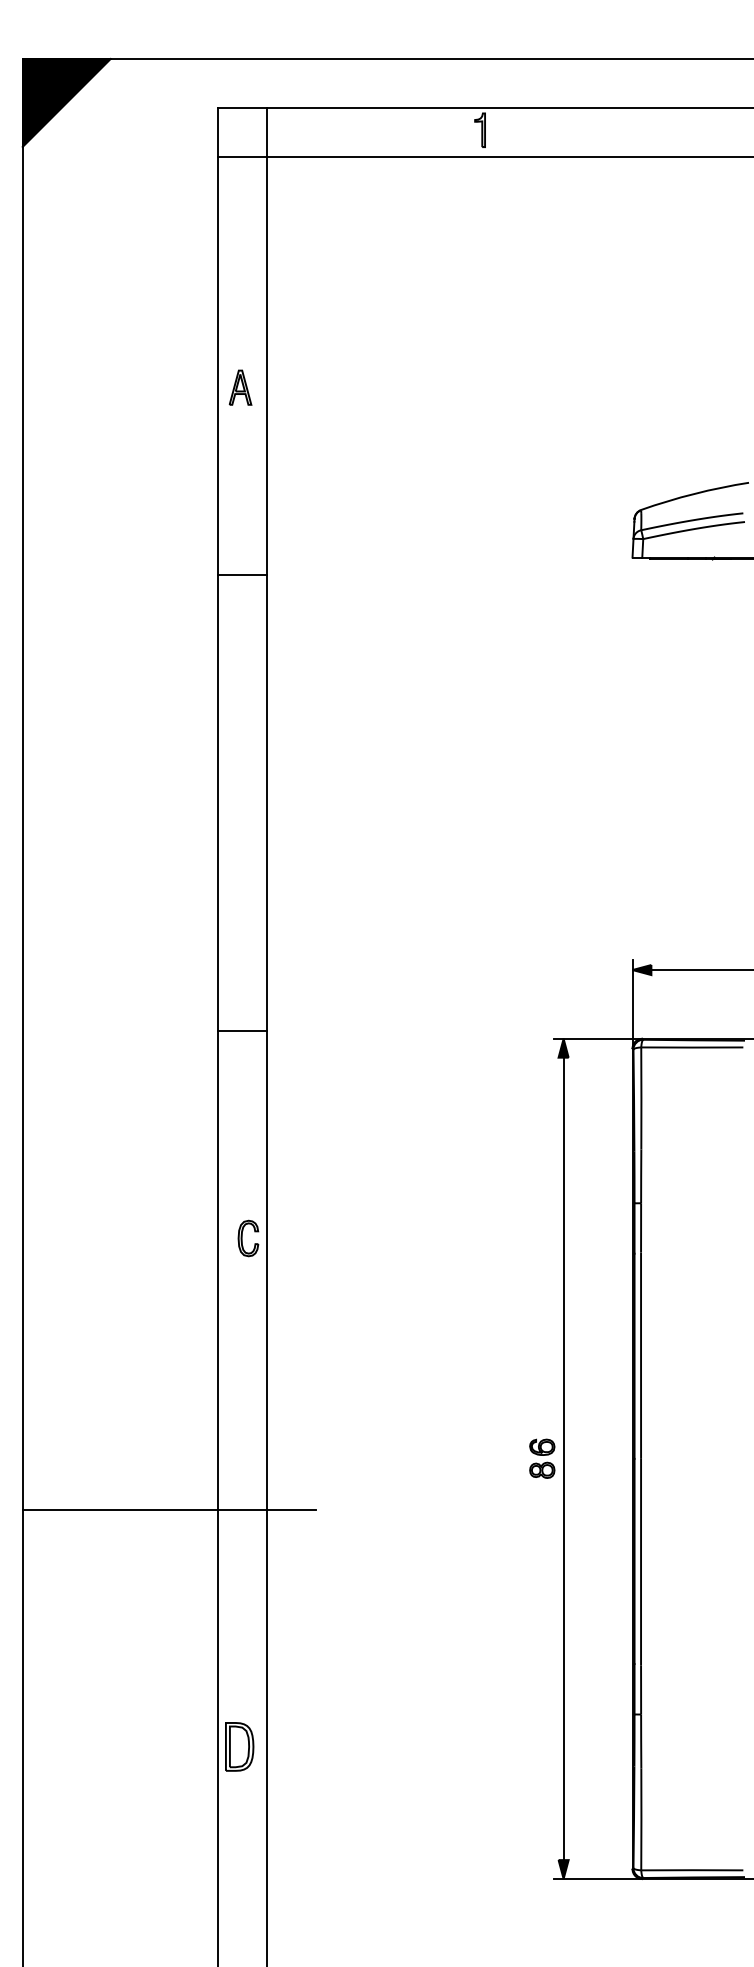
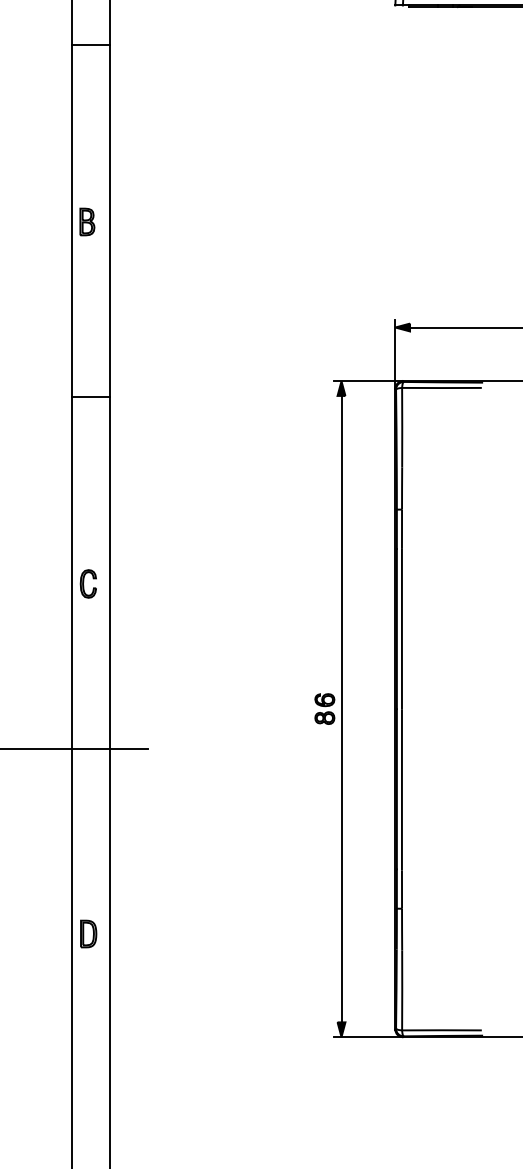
line: (242, 574) -> (90, 44), moved
part: (237, 834) -> (86, 221), added
line: (242, 1030) -> (90, 396), moved
part: (248, 1238) -> (88, 583), moved
part: (239, 1746) -> (88, 933), size x0.71

